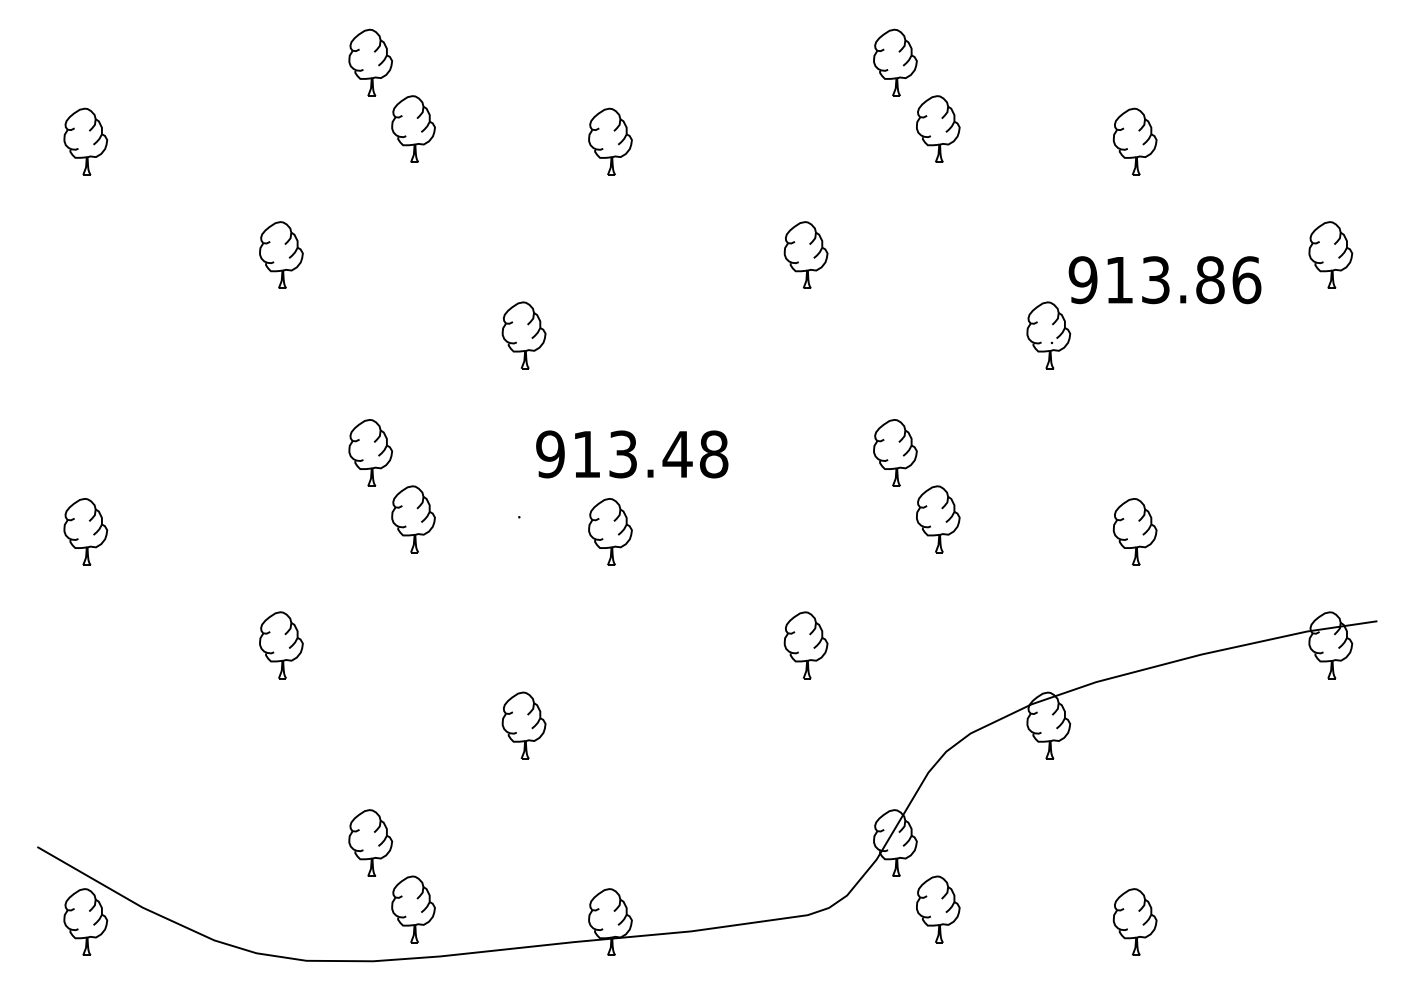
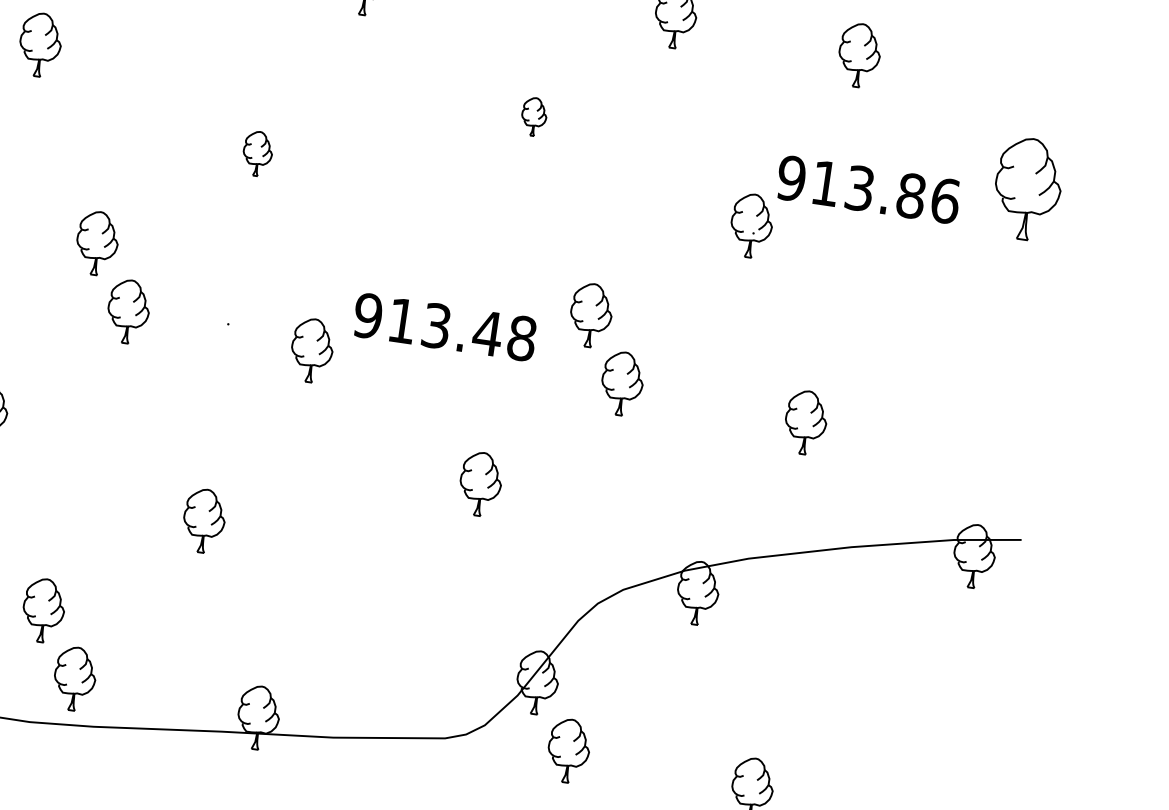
part: (805, 254) -> (533, 116), size x0.6
part: (1330, 254) -> (1027, 188), size x1.6
part: (523, 335) -> (257, 153), size x0.7
text: (632, 454) -> (445, 327), moved

